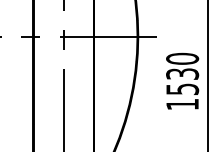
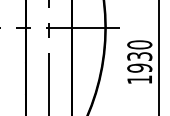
text: (182, 88) -> (139, 67), 1530 -> 1930

